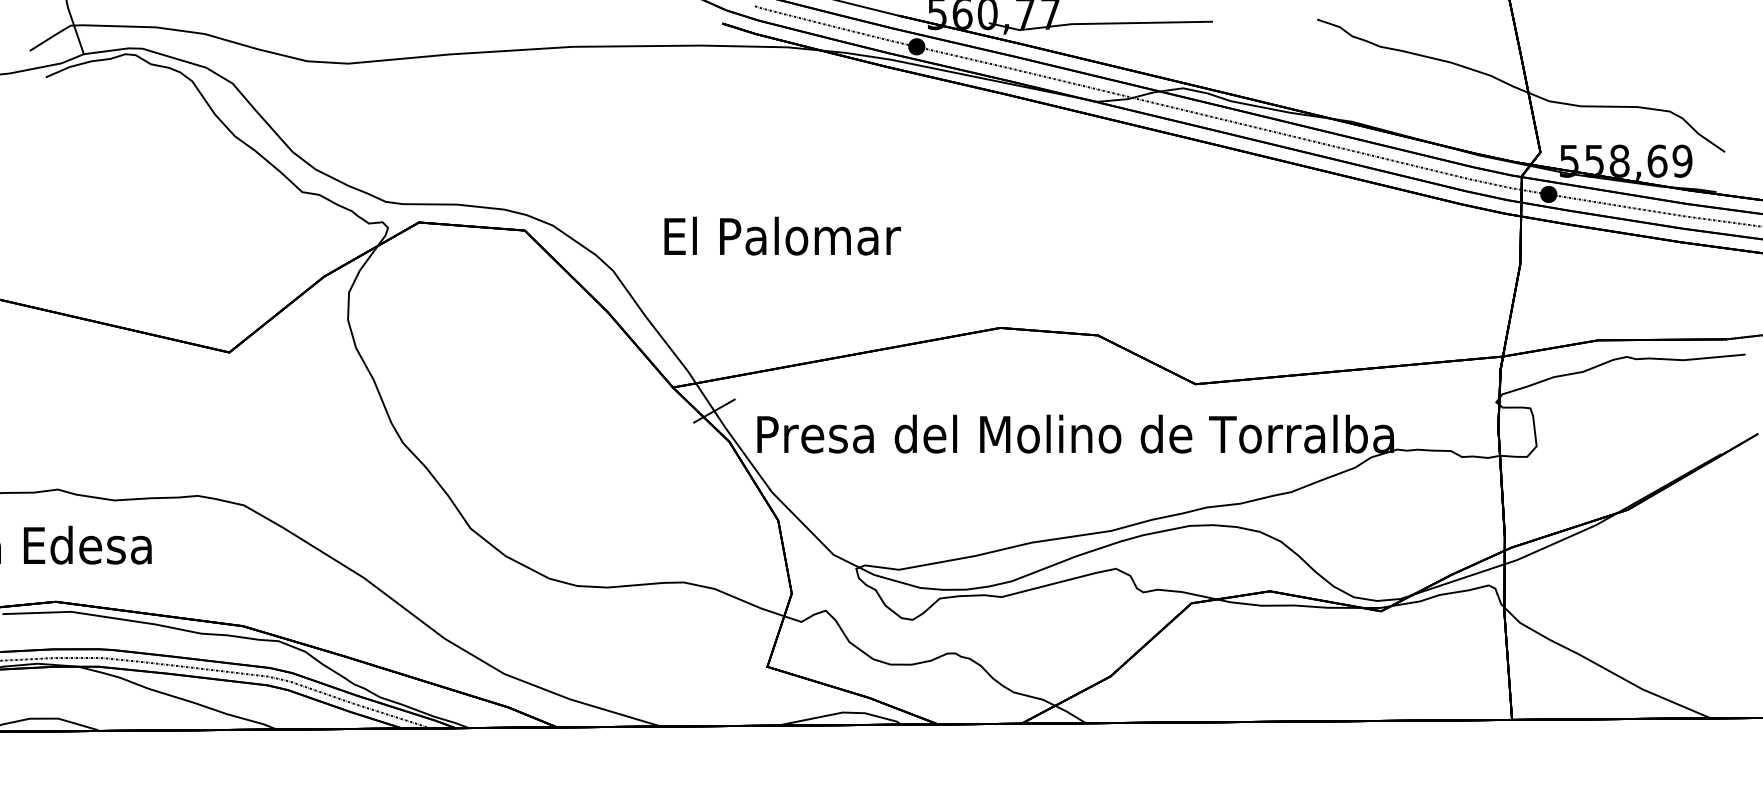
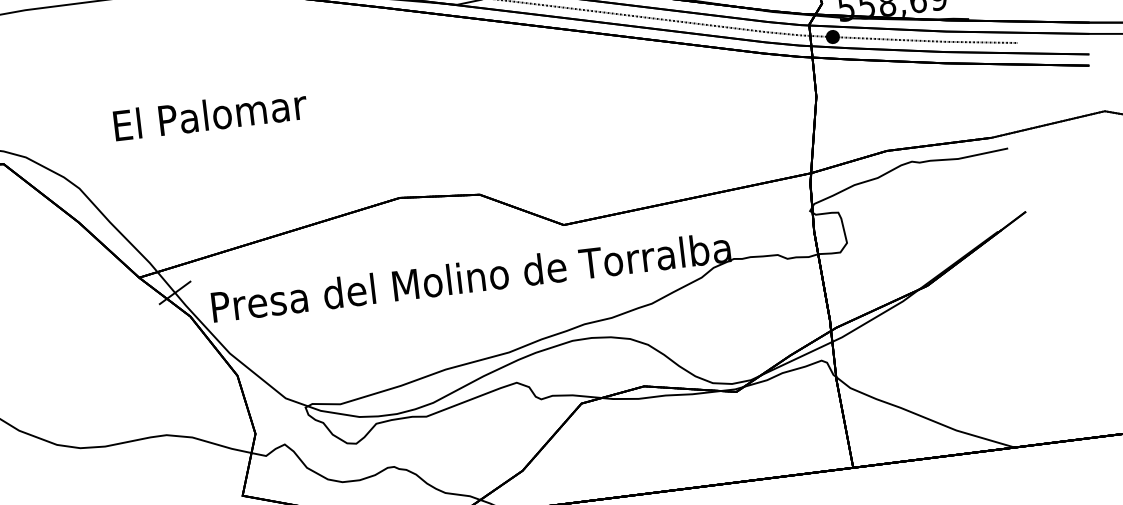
text: (782, 235) -> (210, 114), moved

